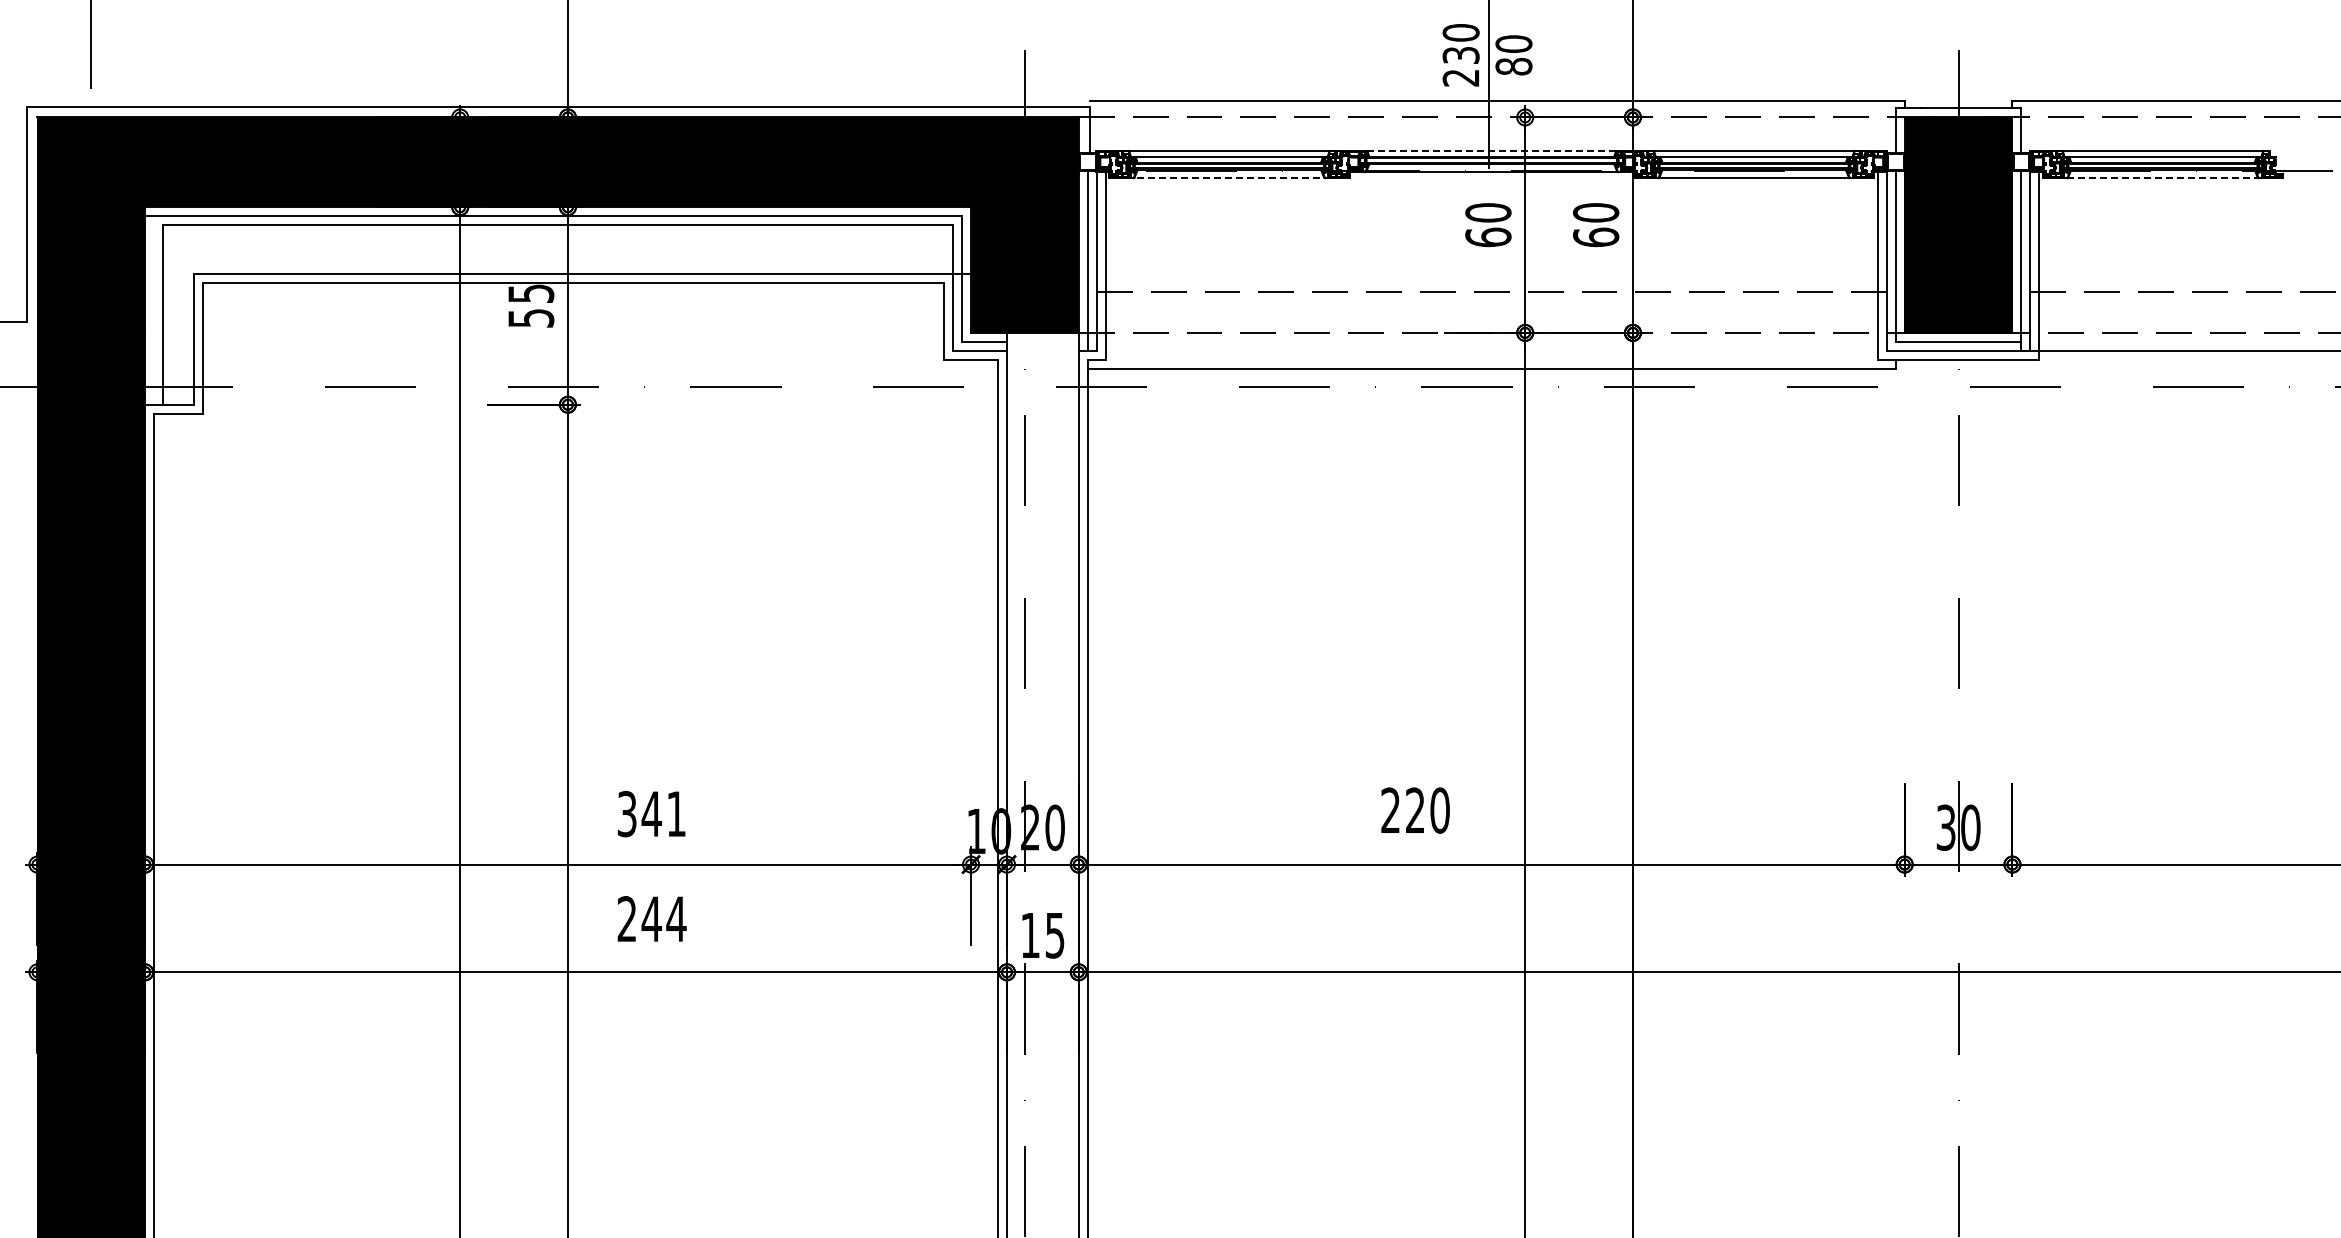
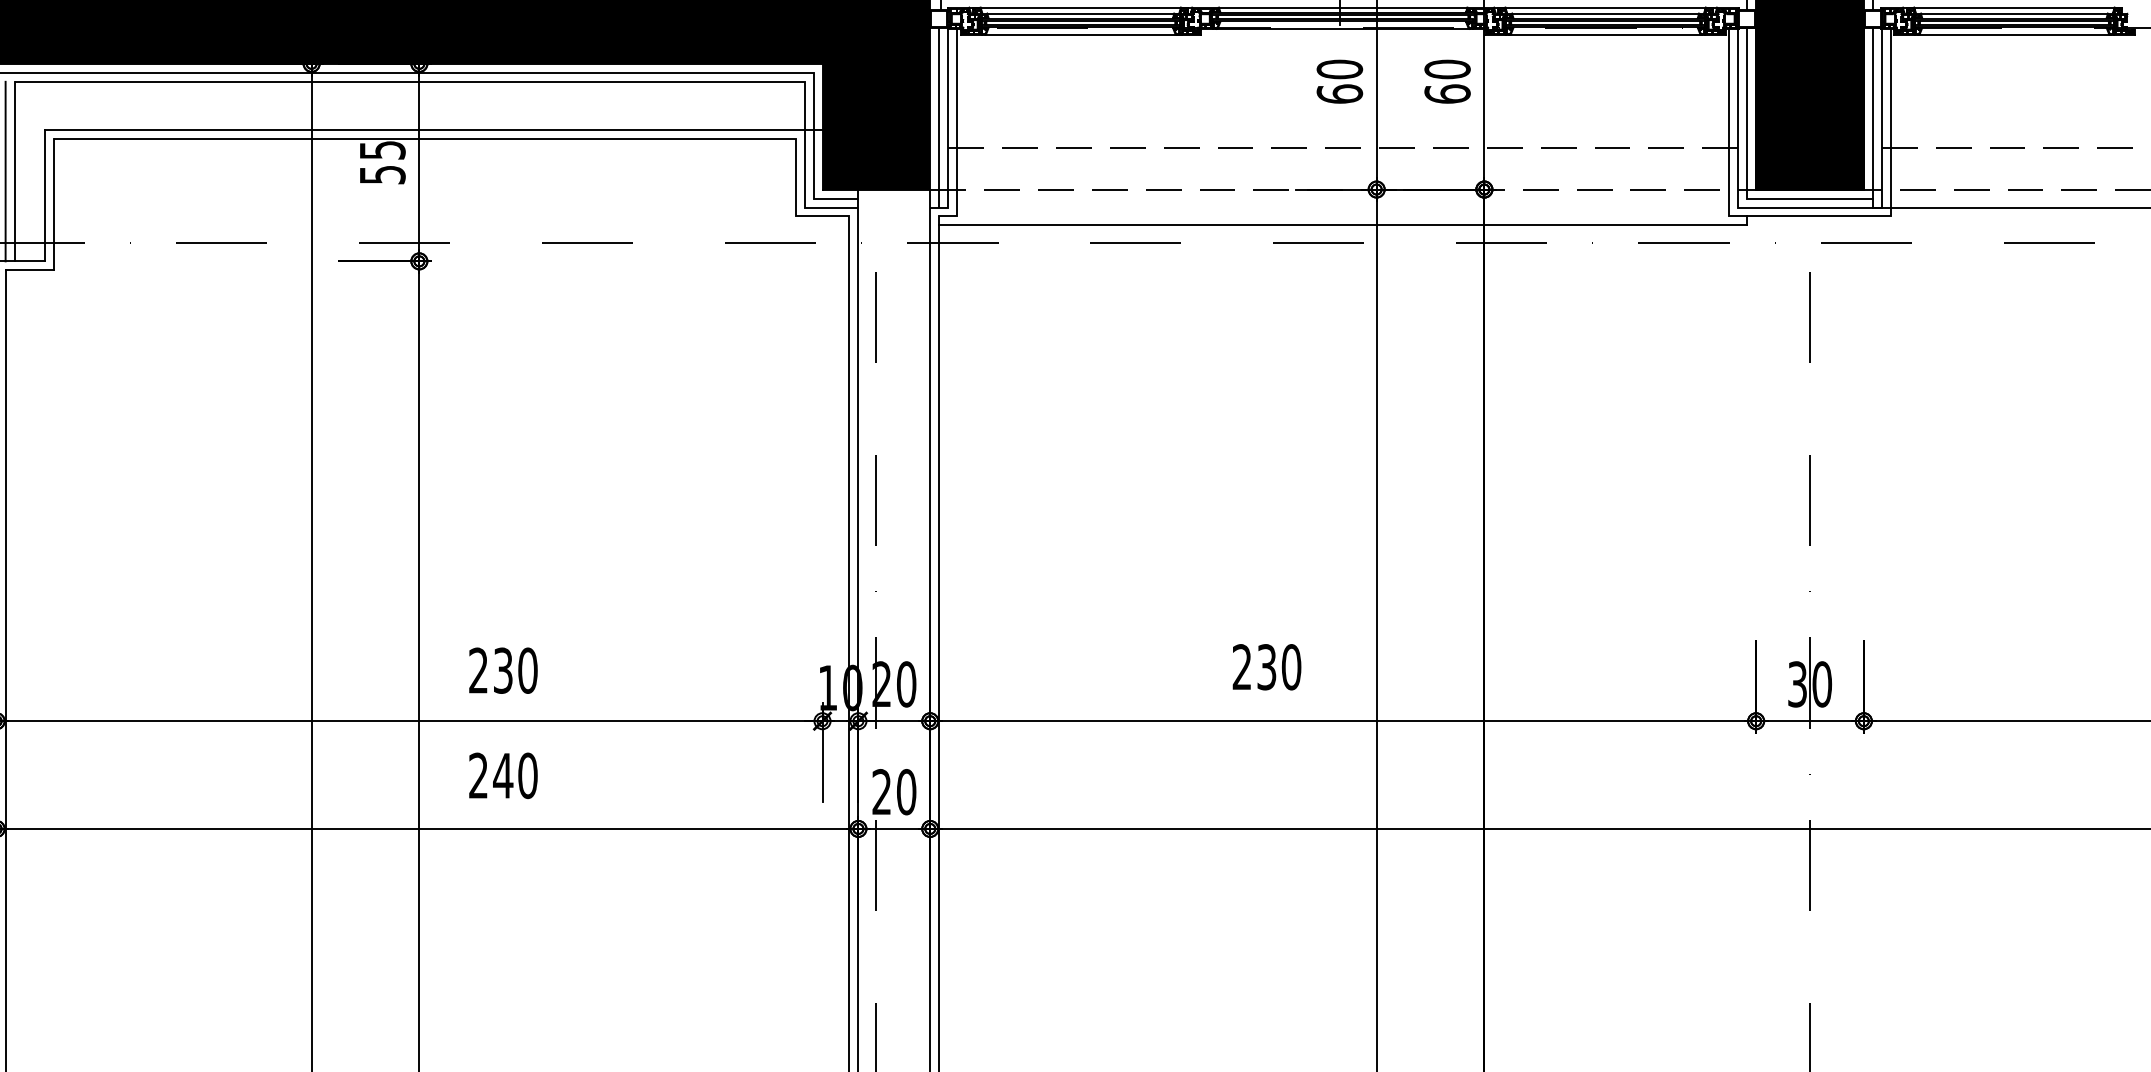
line: (1491, 150) -> (1342, 7), dashed -> solid
line: (1232, 178) -> (1083, 35), dashed -> solid
line: (2163, 178) -> (2014, 35), dashed -> solid
line: (154, 314) -> (5, 171), added
text: (1415, 810) -> (1266, 667), 220 -> 230
text: (651, 813) -> (502, 670), 341 -> 230
text: (676, 919) -> (527, 776), 244 -> 240
text: (1042, 935) -> (893, 792), 15 -> 20

